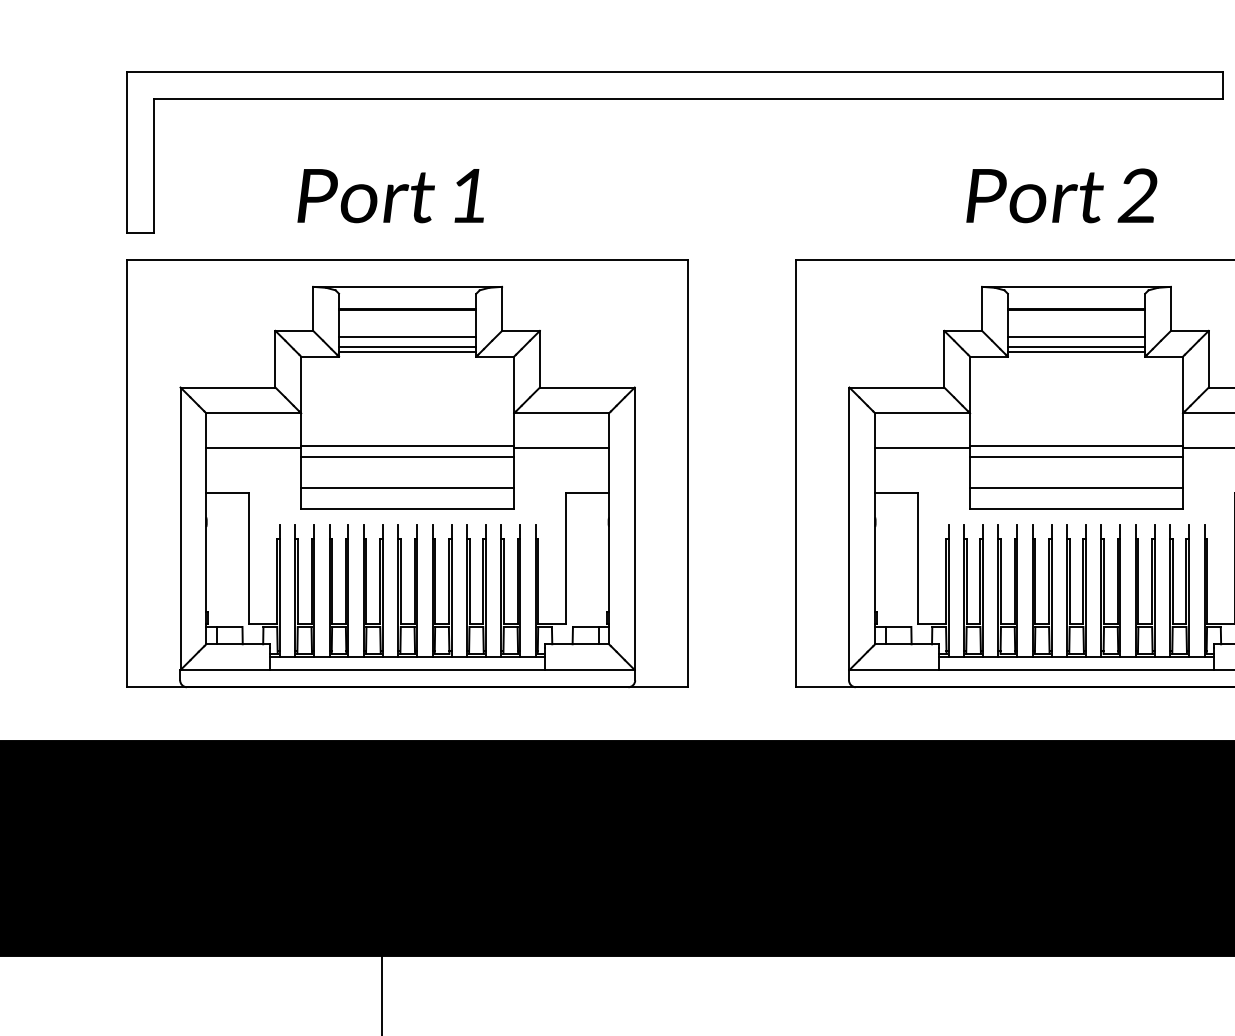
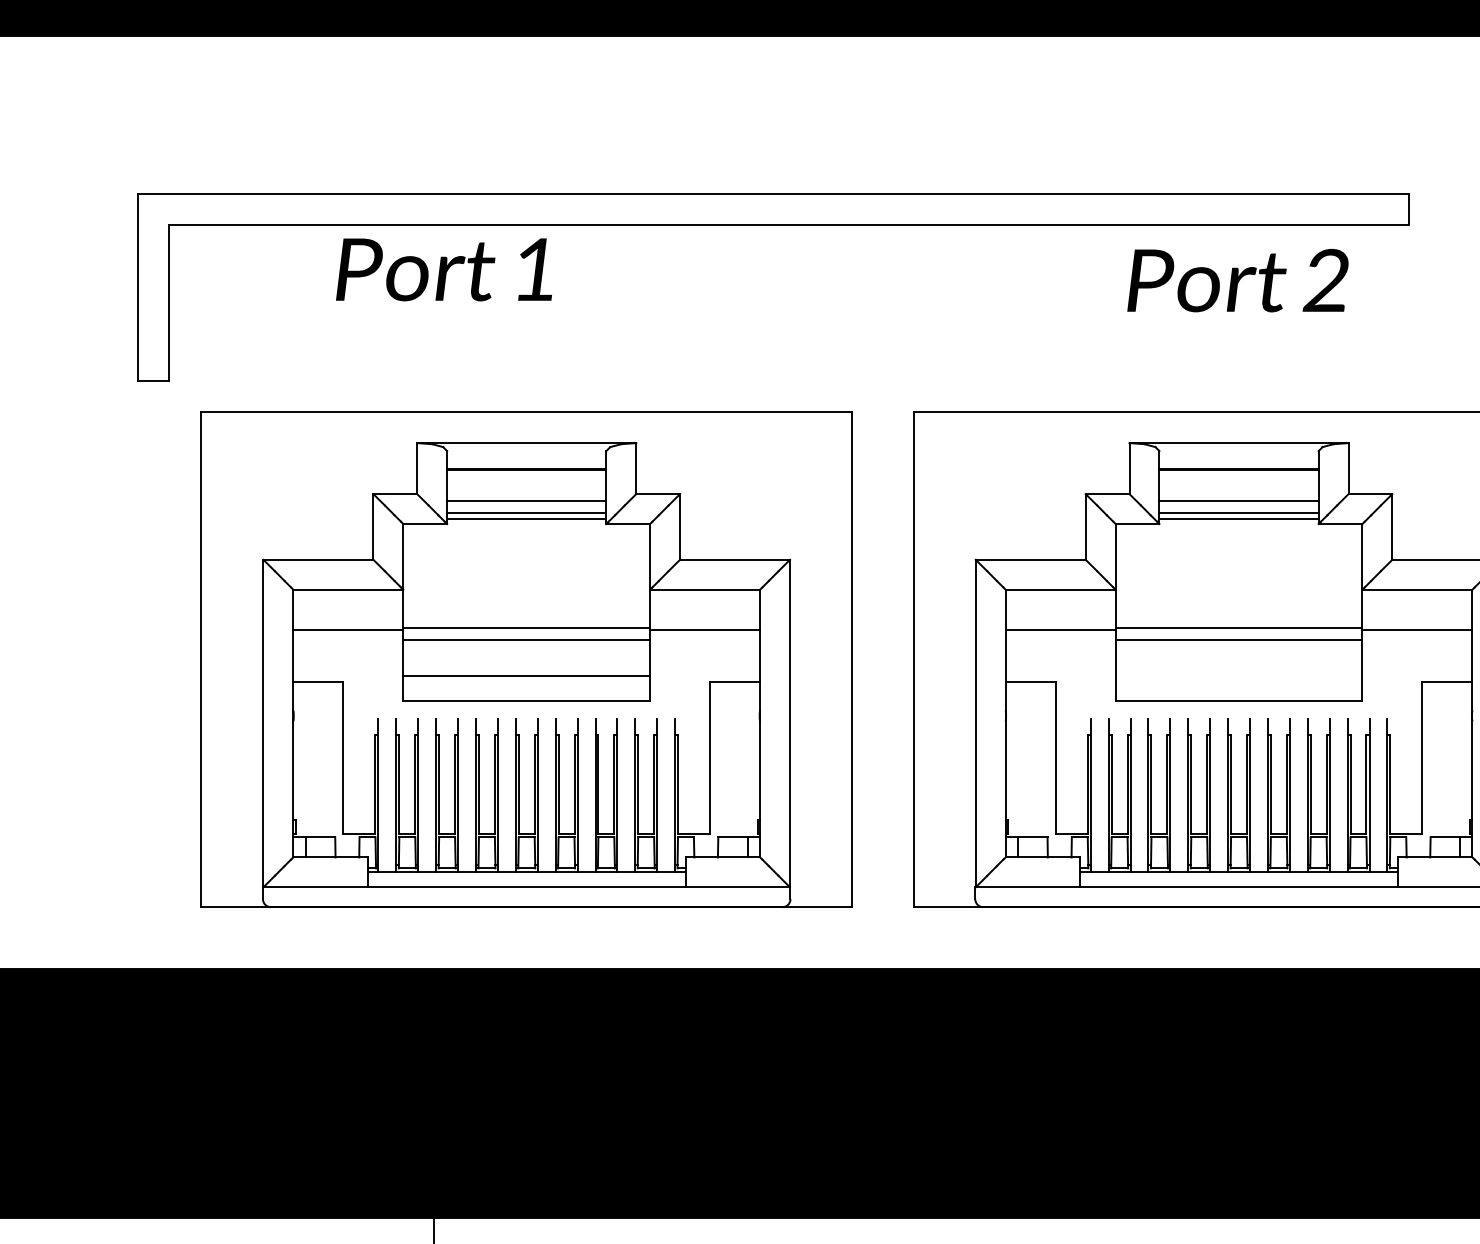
text: (390, 195) -> (443, 269), moved
text: (1061, 195) -> (1237, 280), moved
part: (407, 473) -> (526, 659), moved
line: (1076, 488) -> (1238, 676), removed

